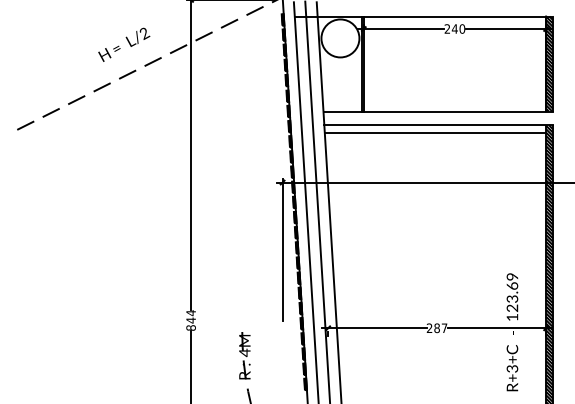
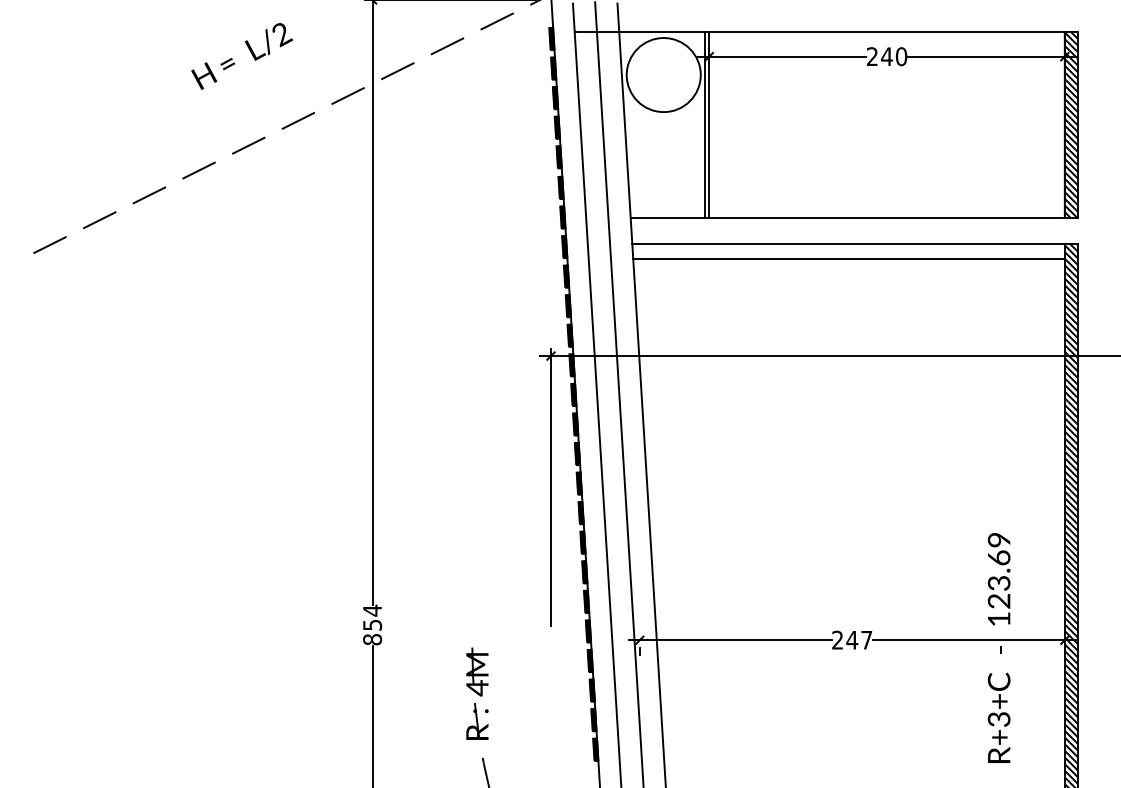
text: (124, 44) -> (242, 55), moved
text: (190, 320) -> (371, 625), 844 -> 854
text: (437, 328) -> (853, 640), 287 -> 247

